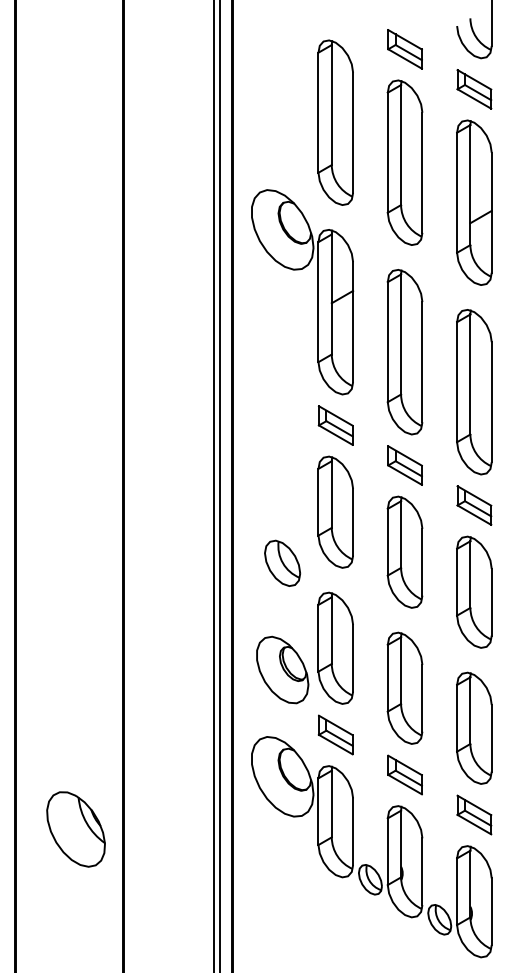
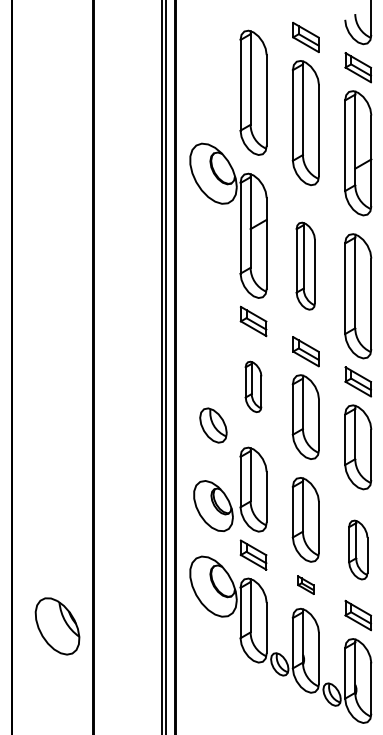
part: (404, 352) -> (305, 266), size x0.7
part: (335, 511) -> (253, 386), size x0.6
part: (474, 727) -> (358, 549), size x0.7
part: (404, 773) -> (305, 584), size x0.6

